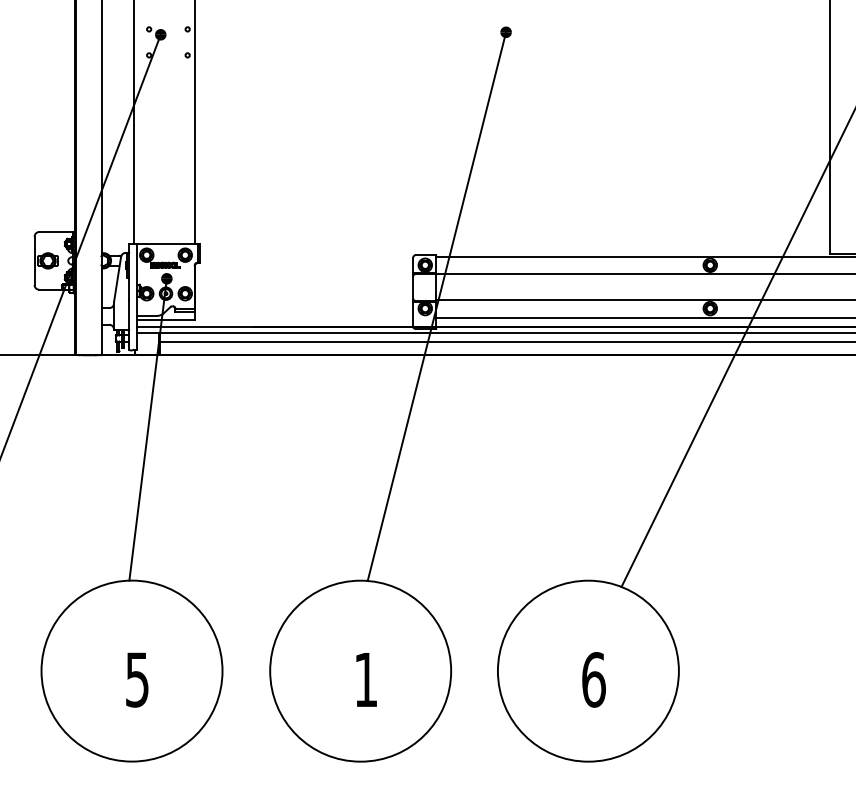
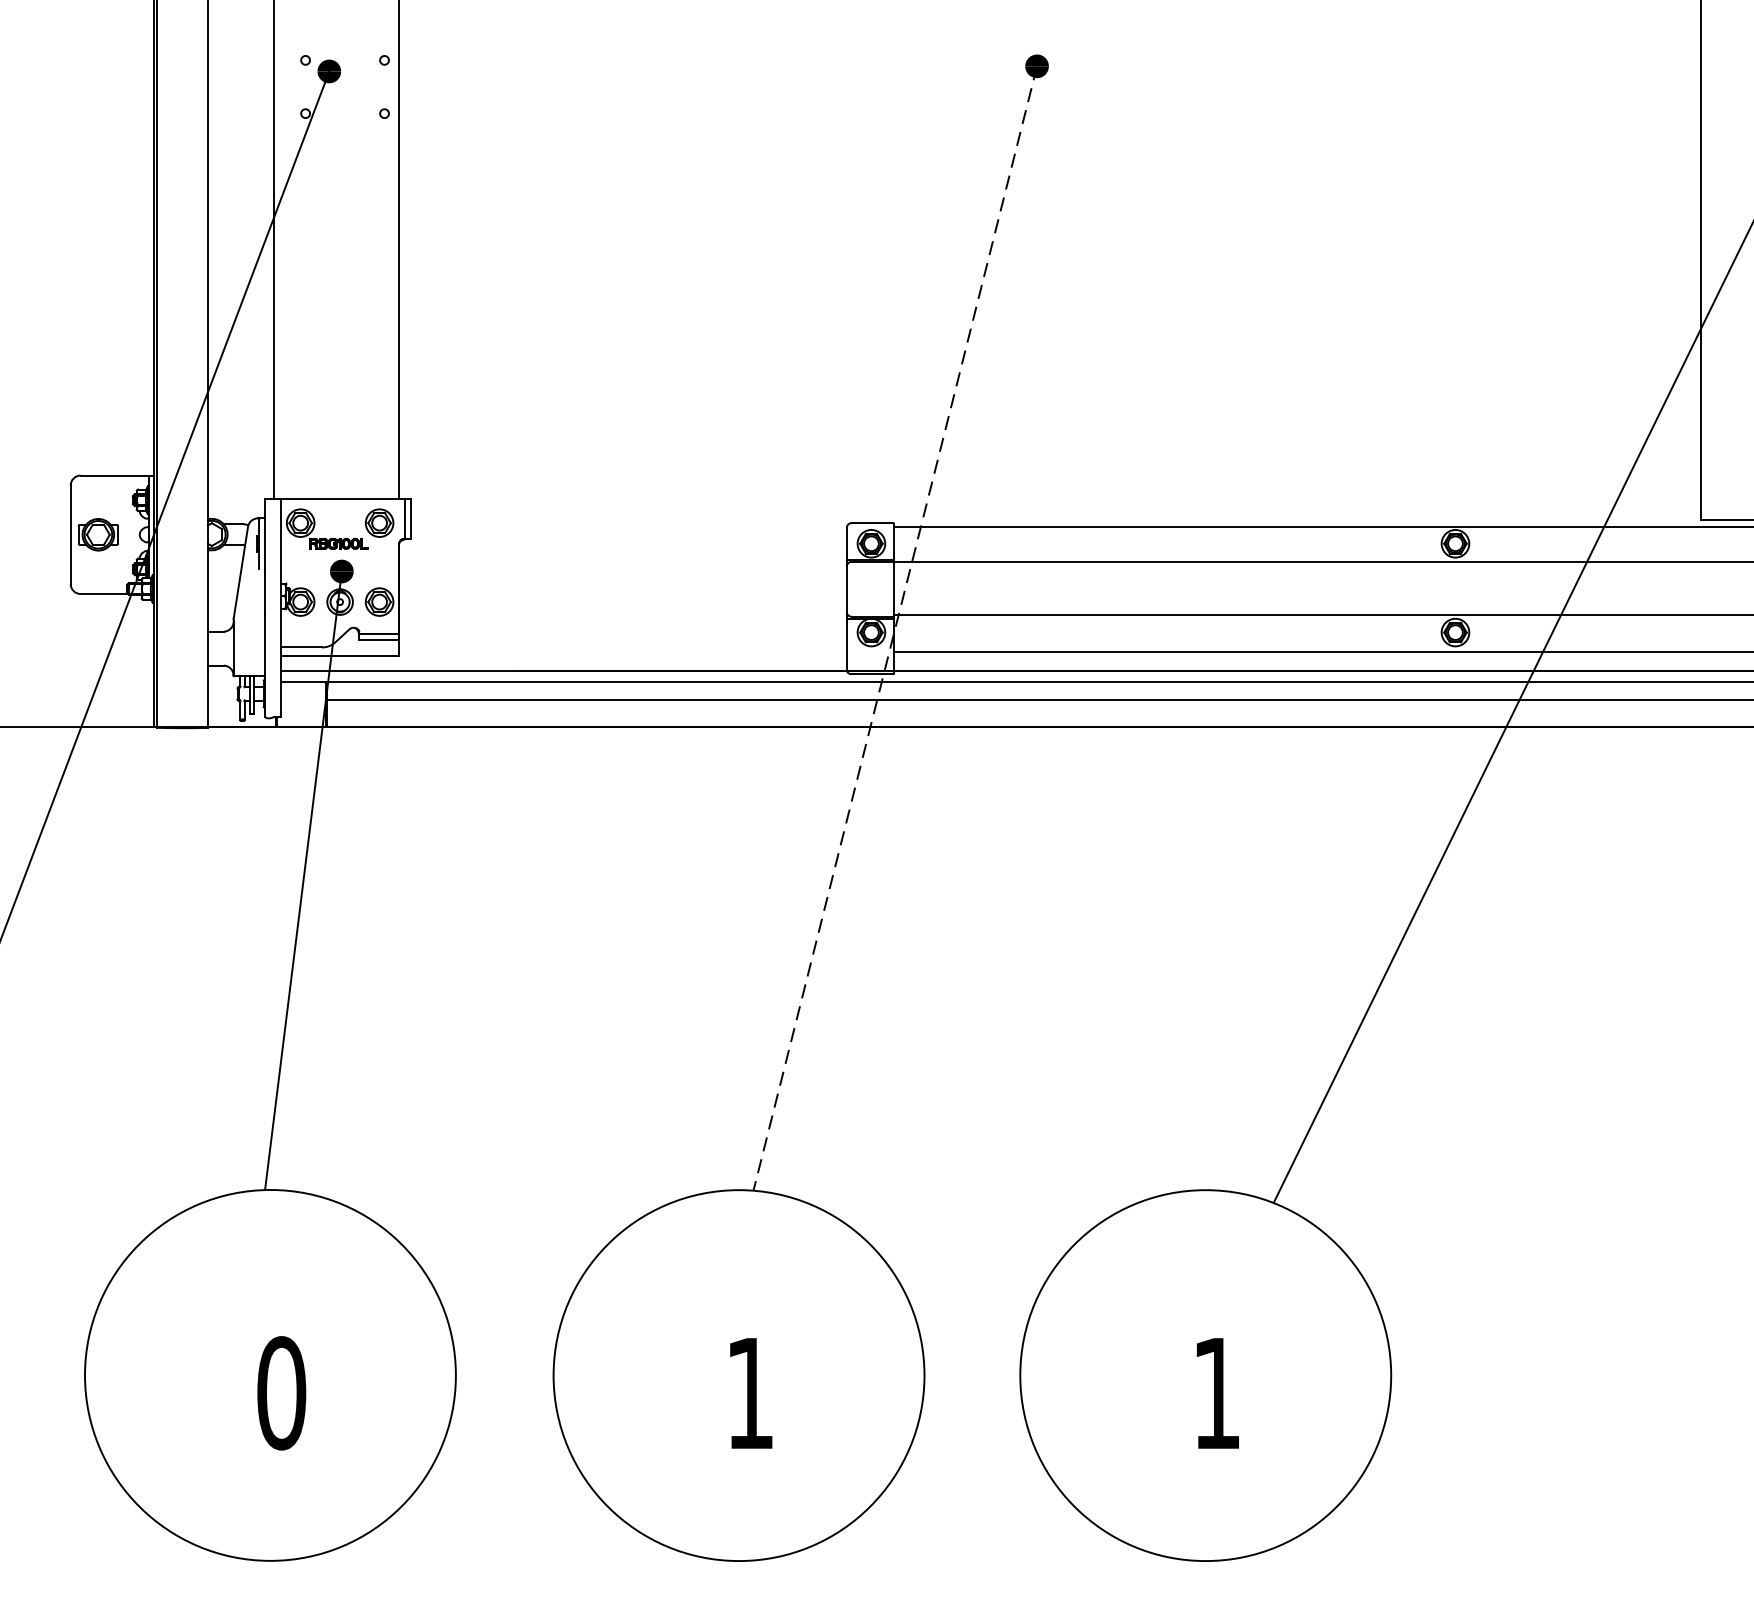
line: (436, 306) -> (894, 628), solid -> dashed
text: (137, 679) -> (281, 1392), 5 -> 0
text: (593, 679) -> (1216, 1392), 6 -> 1

